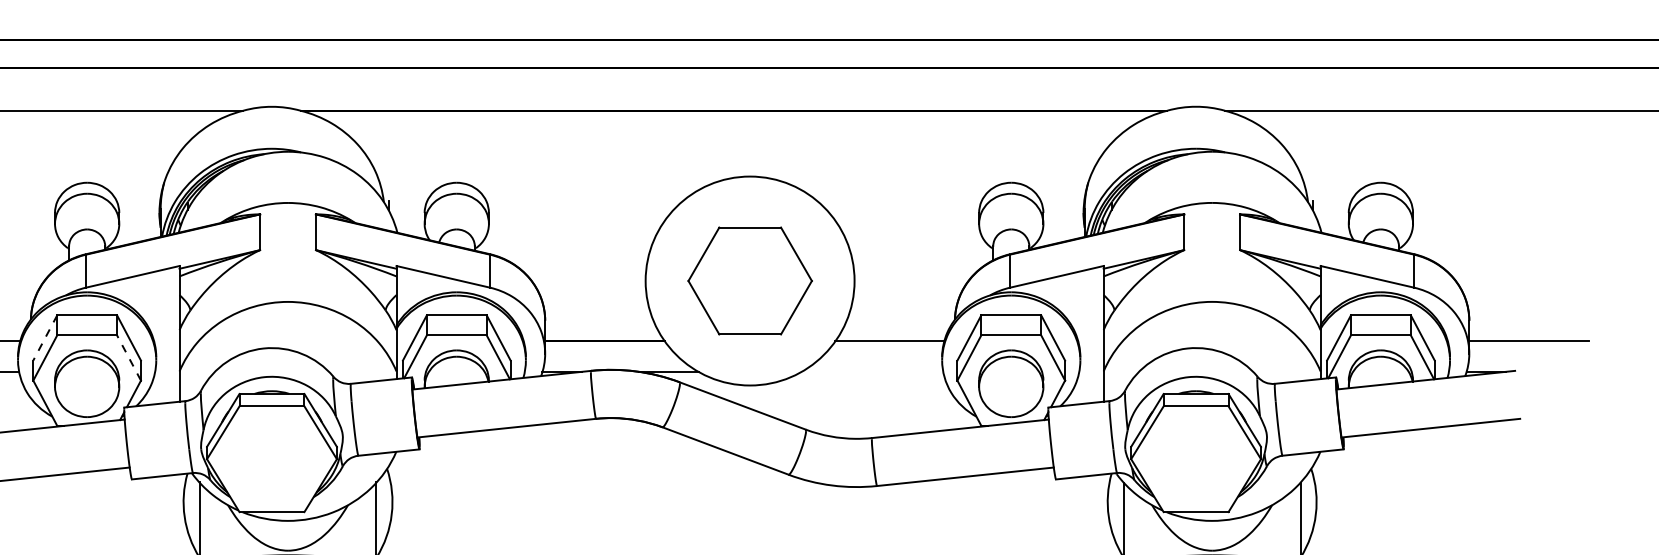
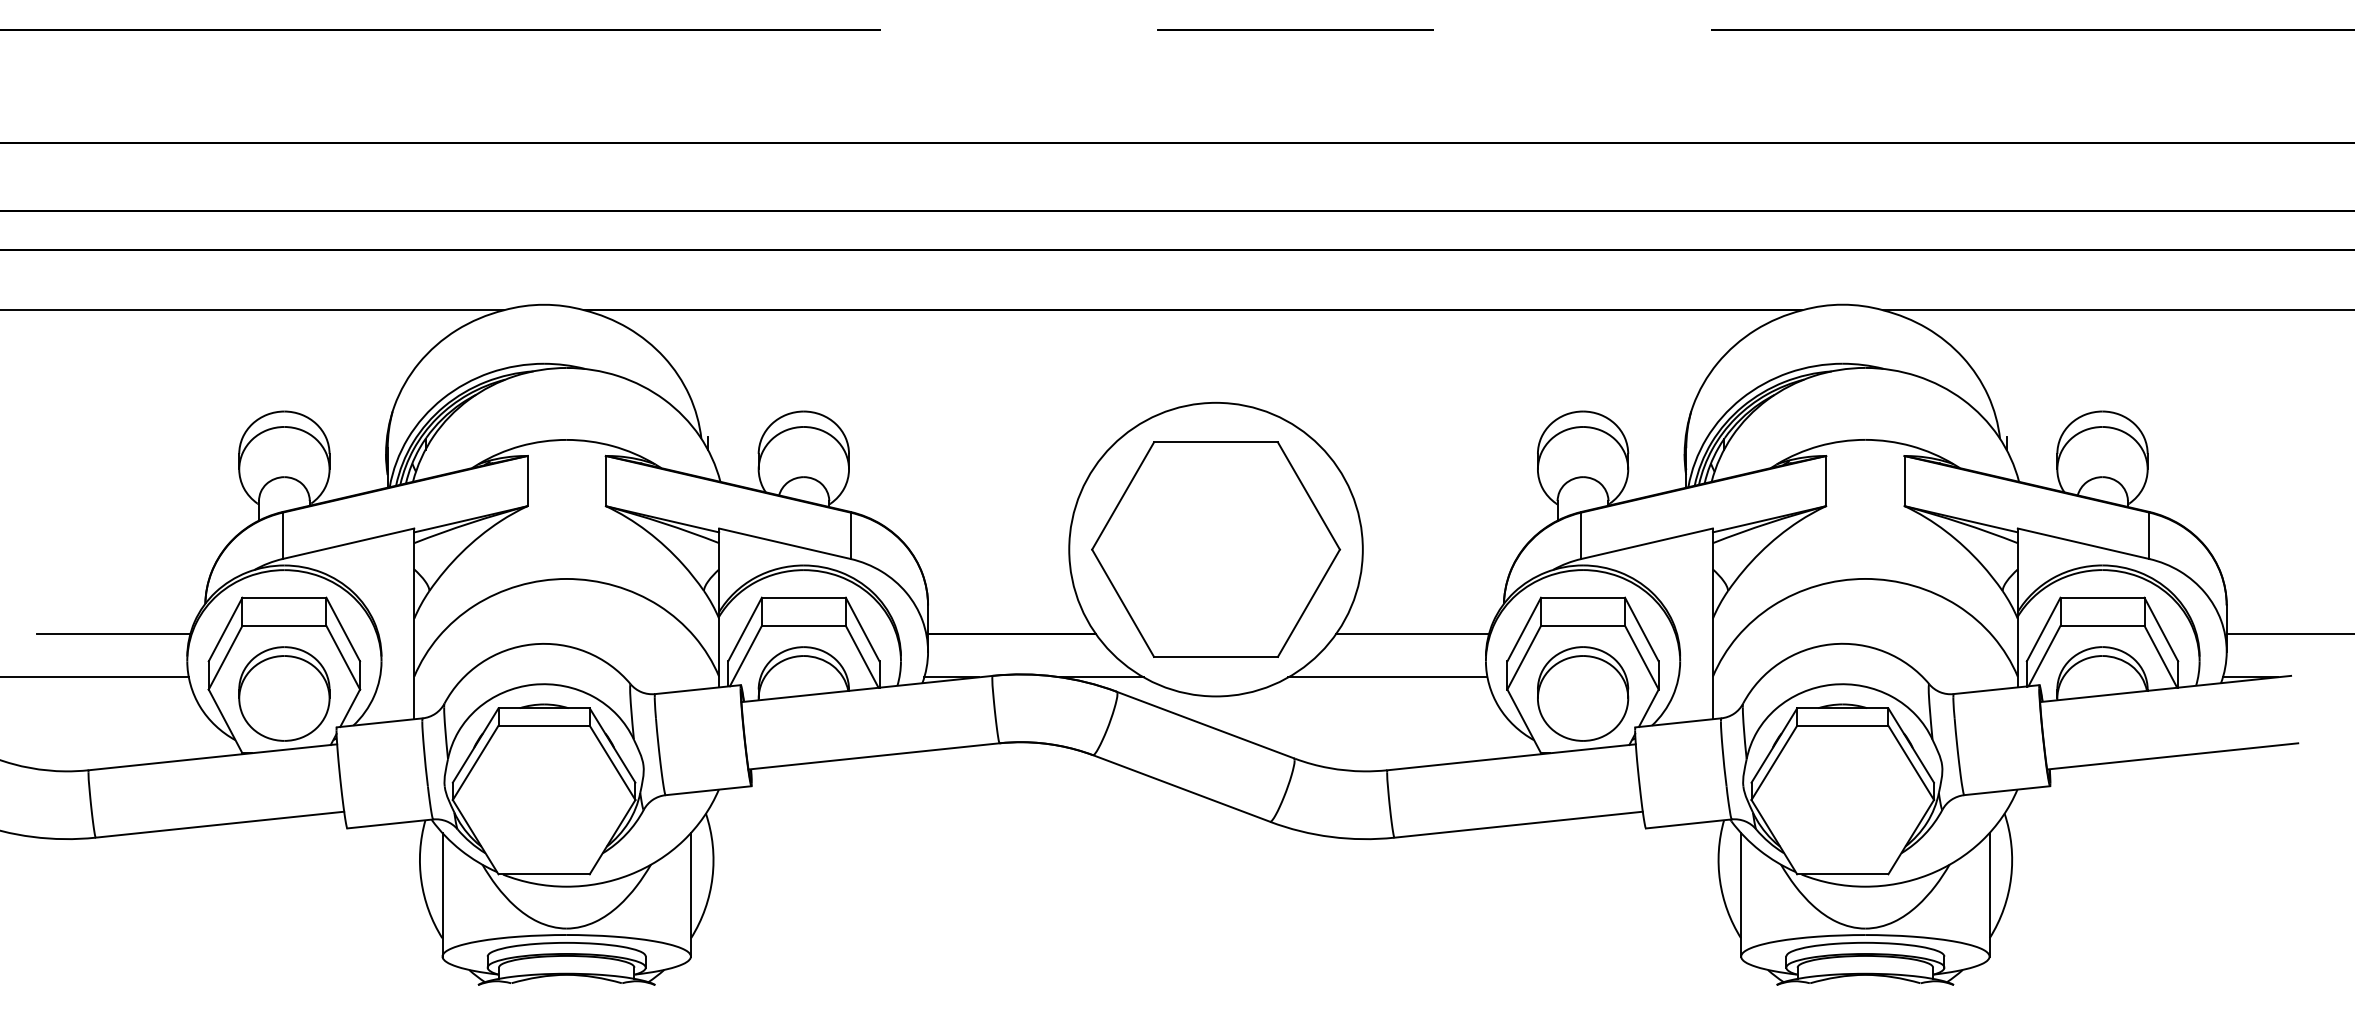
part: (750, 280) -> (1216, 549), size x1.43
line: (45, 337) -> (225, 629), dashed -> solid
line: (129, 357) -> (343, 657), dashed -> solid
line: (872, 372) -> (1387, 677), added

